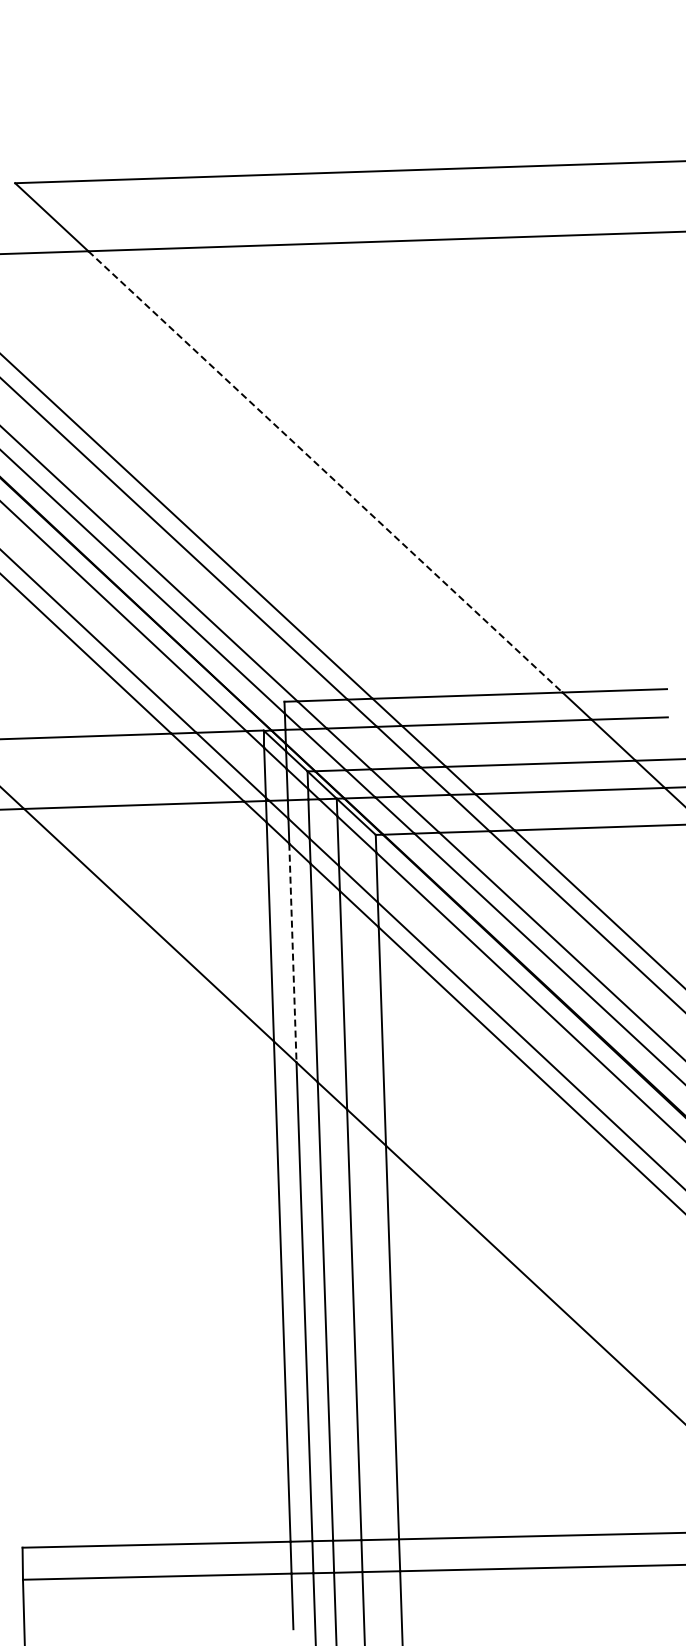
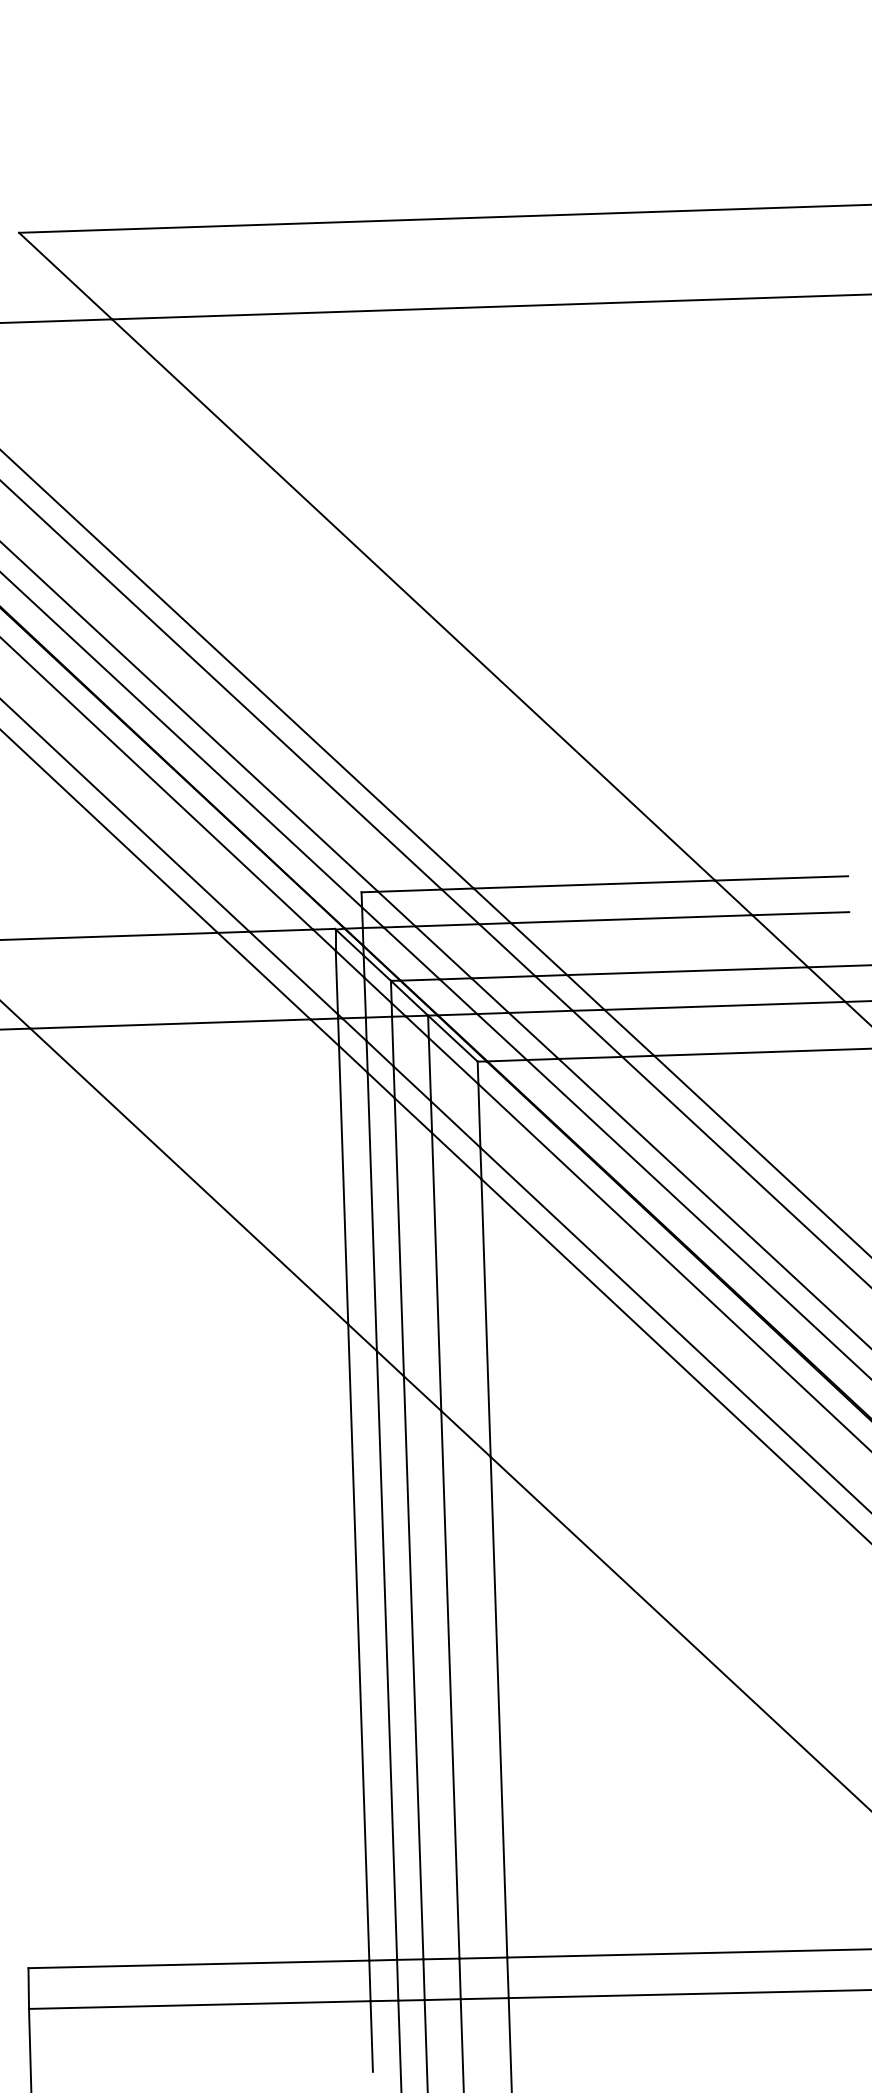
line: (325, 471) -> (413, 599), dashed -> solid
line: (292, 953) -> (371, 1212), dashed -> solid

